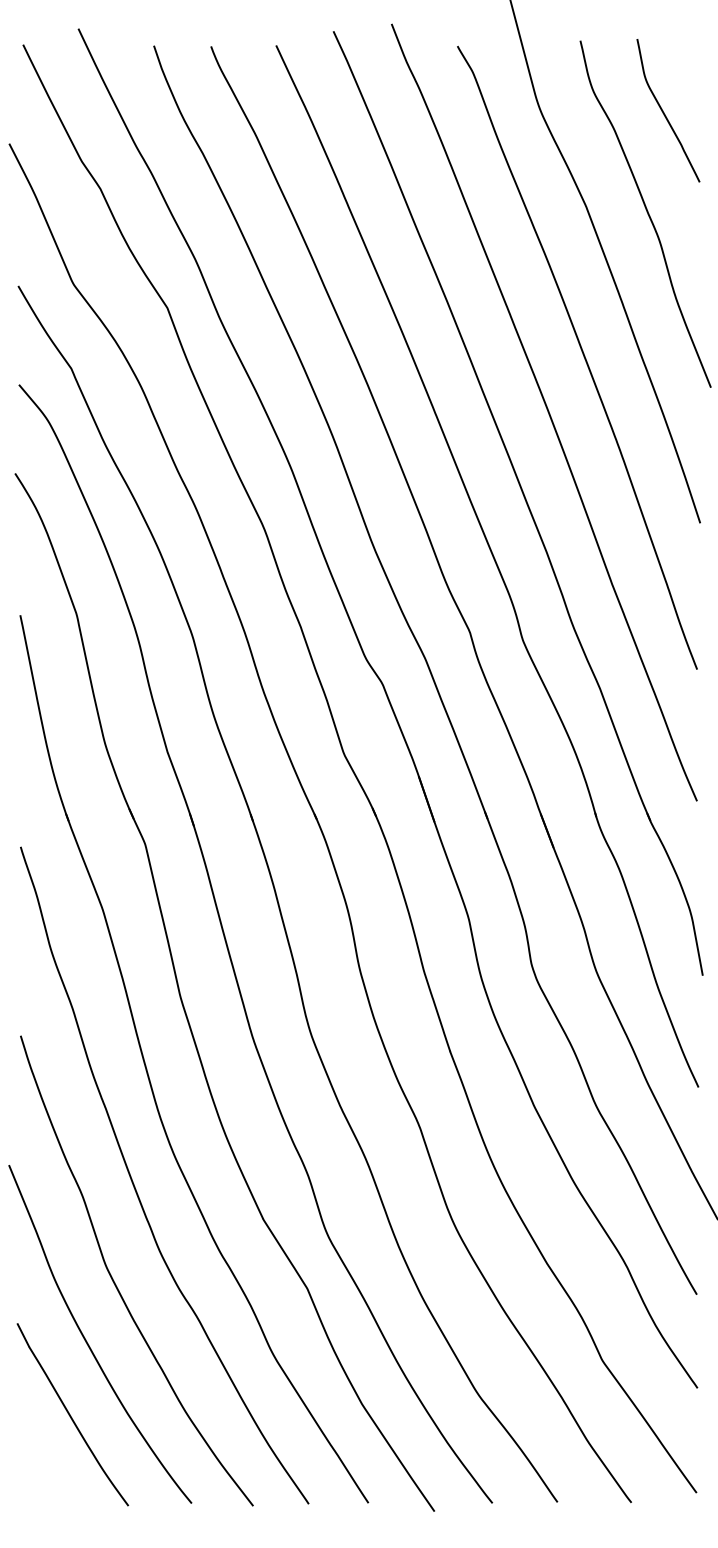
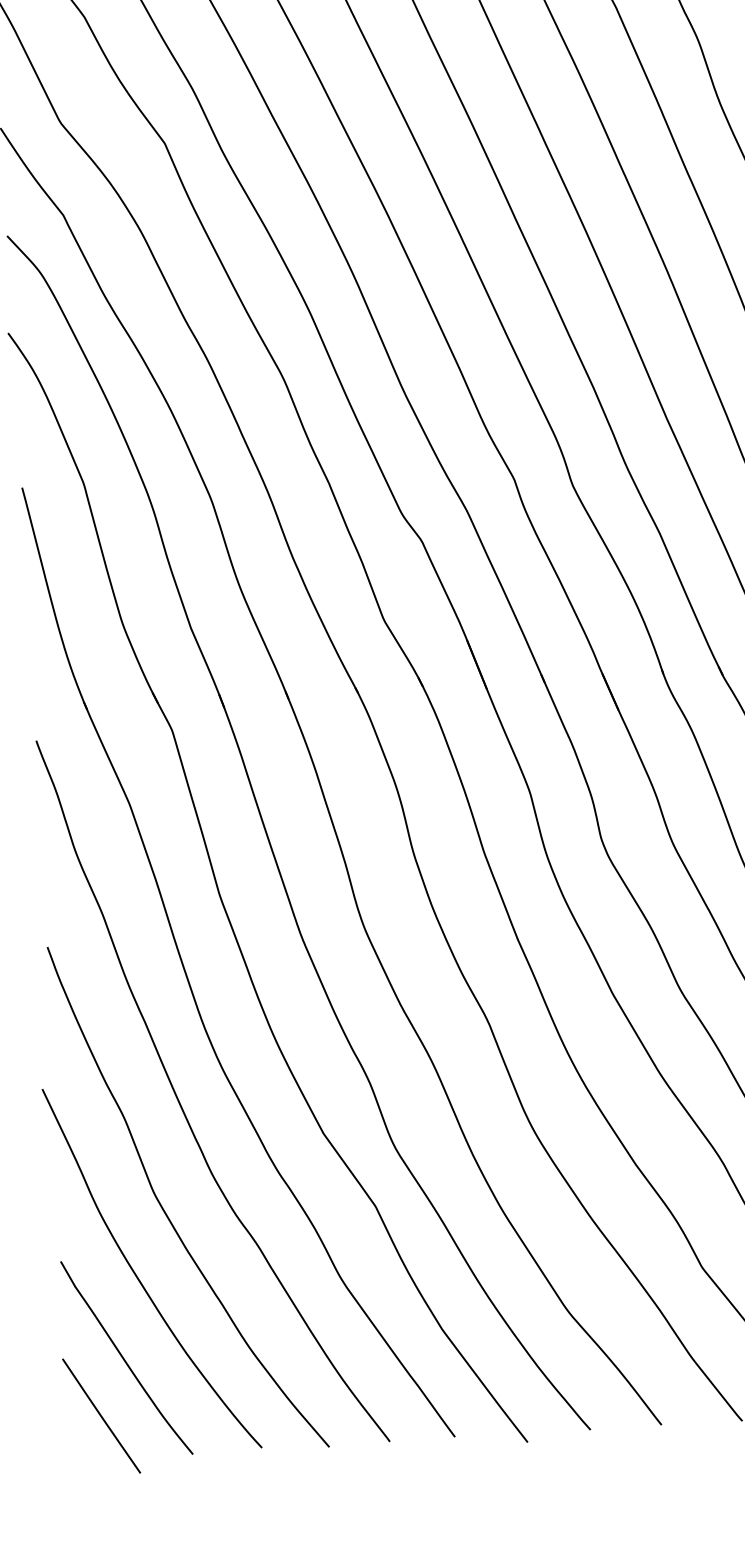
line: (46, 1466) -> (101, 1416), added

